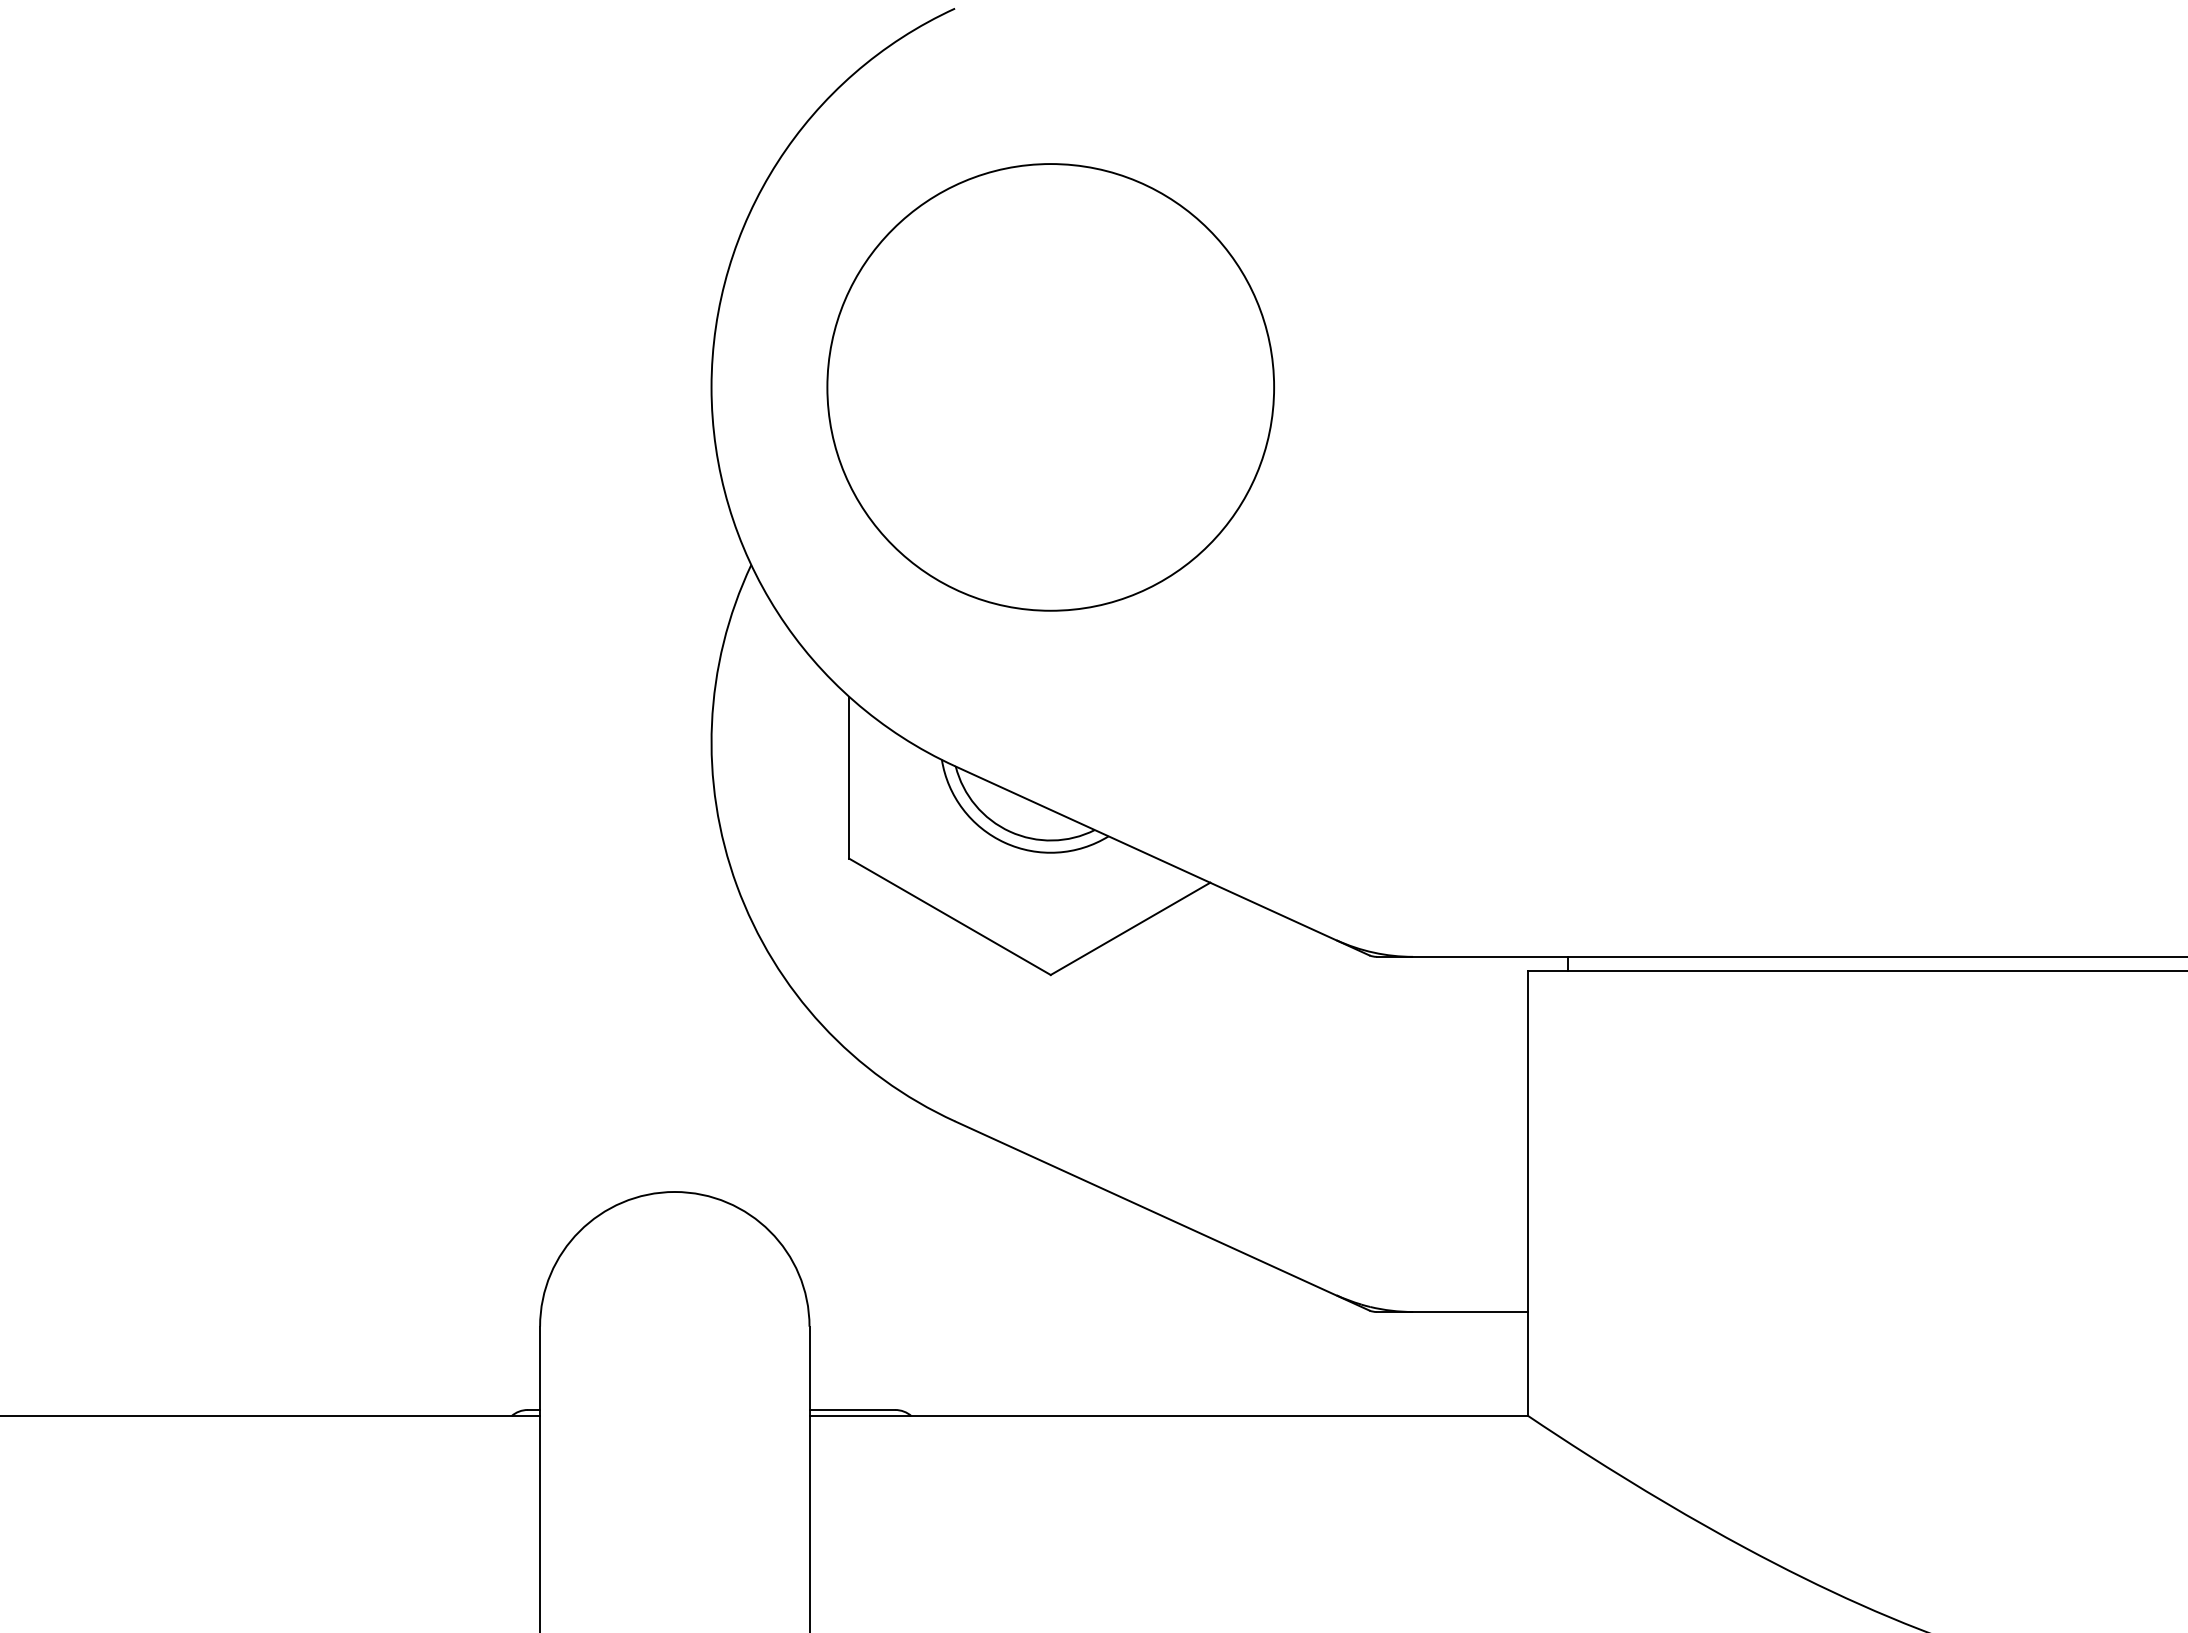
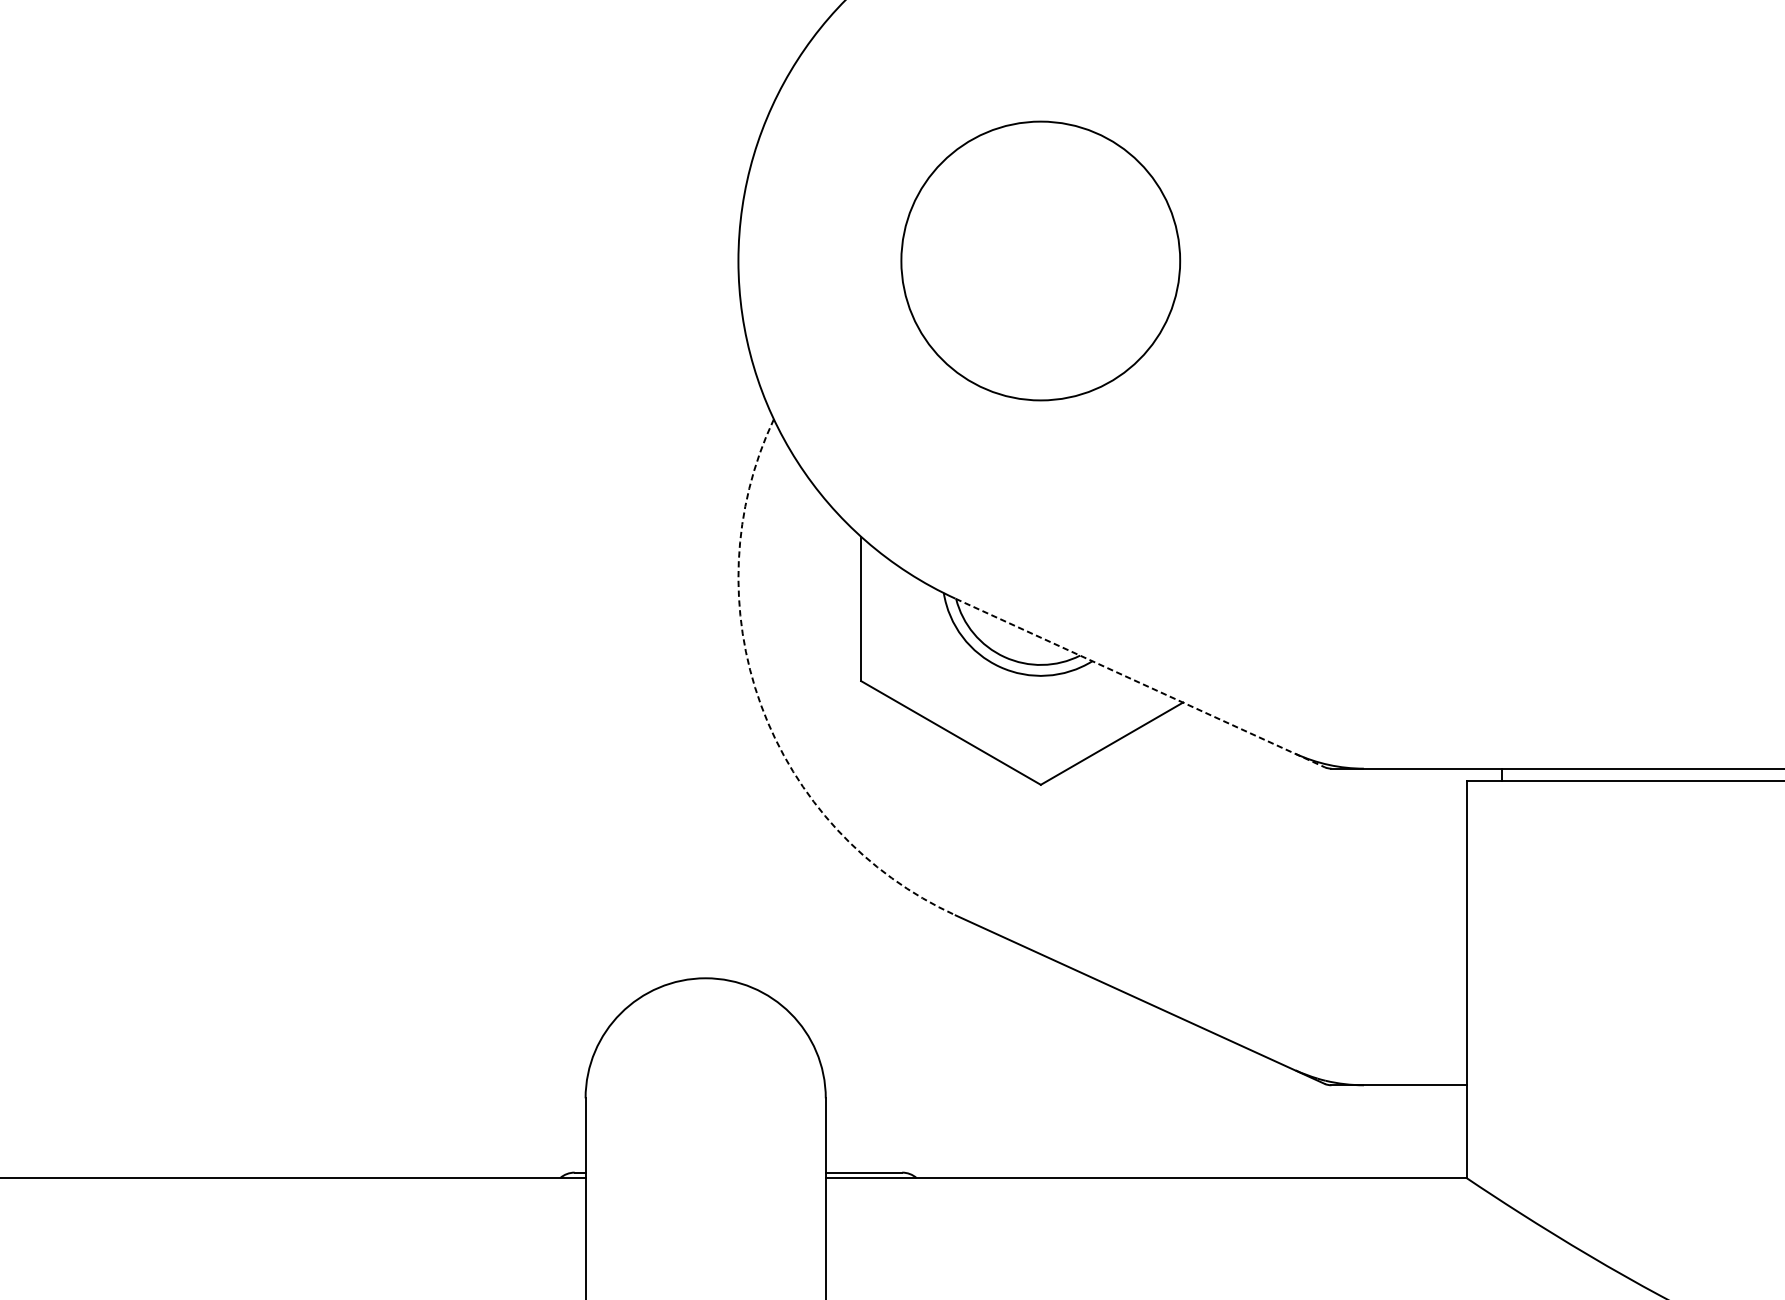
circle: (1050, 387) -> (1040, 261), size x0.7
line: (1162, 860) -> (1140, 682), solid -> dashed
arc: (736, 885) -> (760, 705), solid -> dashed

